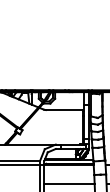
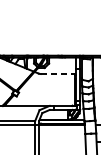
line: (64, 110) -> (57, 74), solid -> dashed
line: (69, 184) -> (62, 142), removed

